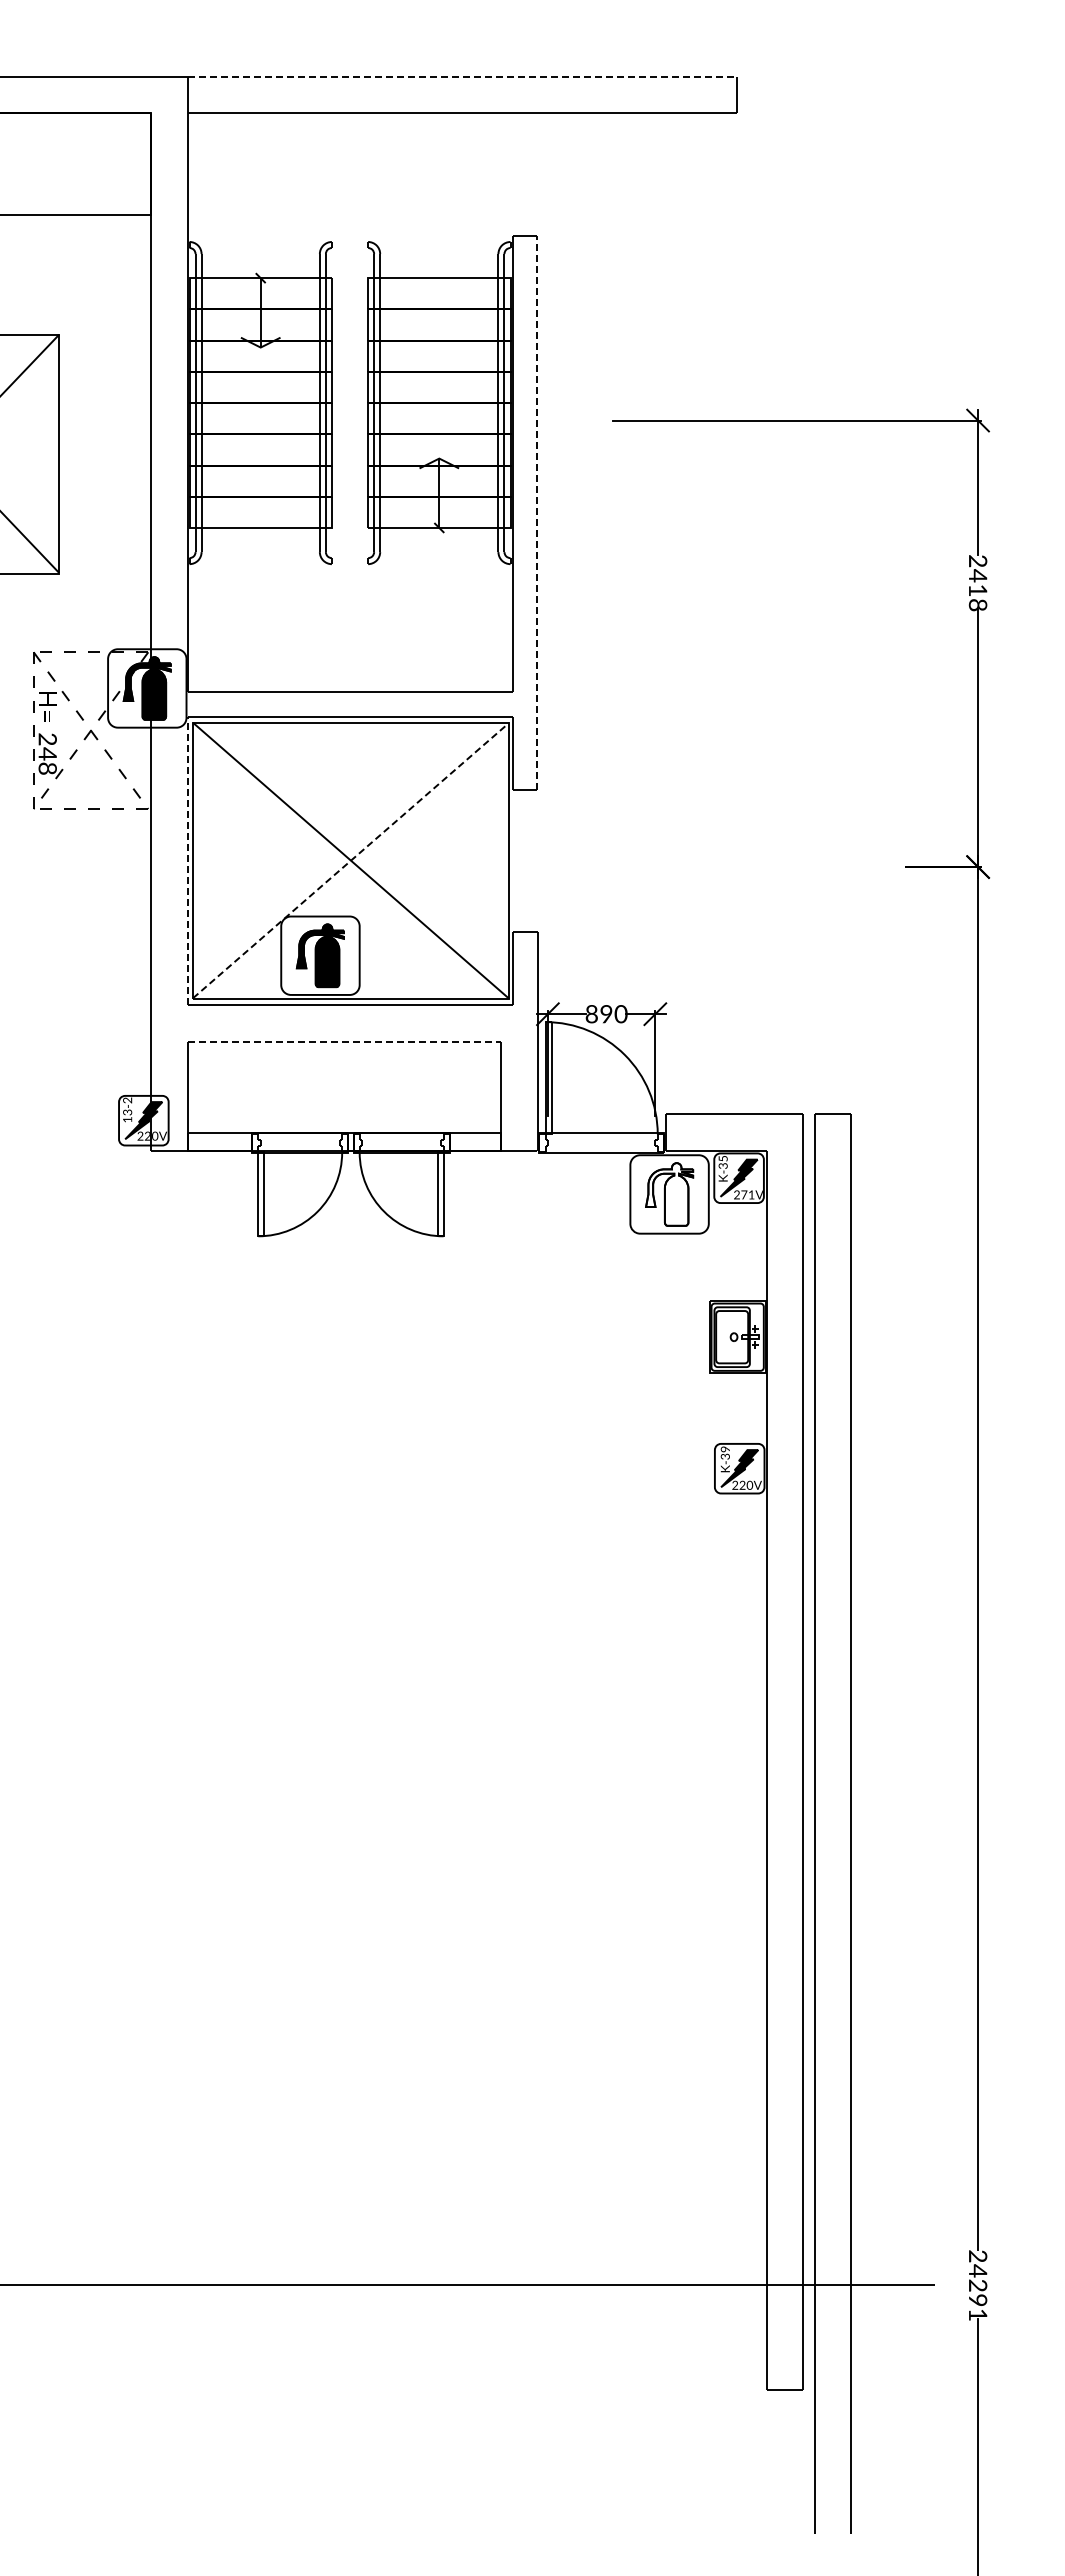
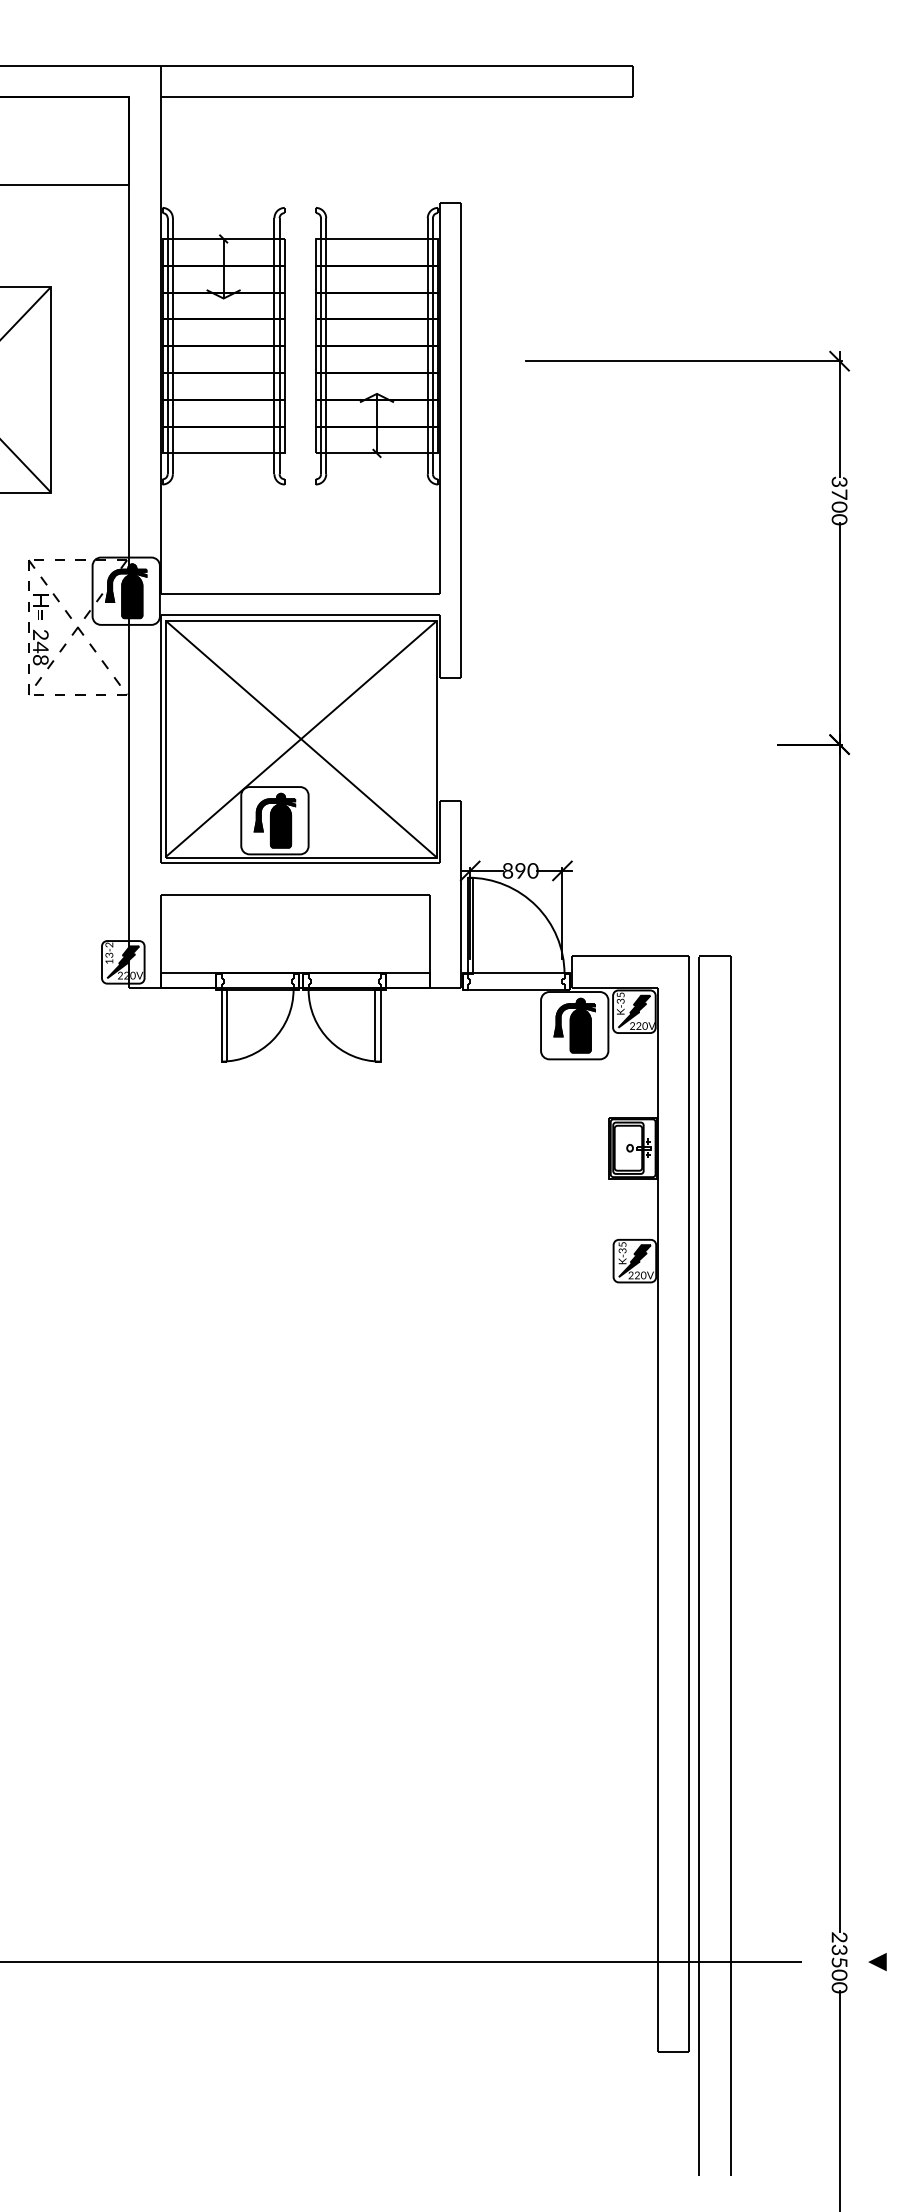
line: (462, 77) -> (396, 66), dashed -> solid
line: (537, 512) -> (461, 440), dashed -> solid
text: (977, 583) -> (839, 501), 2418 -> 3700
line: (187, 860) -> (160, 738), dashed -> solid
line: (351, 860) -> (301, 738), dashed -> solid
line: (344, 1042) -> (295, 895), dashed -> solid
fill: (669, 1194) -> (574, 1025), added
text: (747, 1194) -> (641, 1025), 271V -> 220V
text: (724, 1449) -> (621, 1244), K-39 -> K-35
fill: (1022, 2284) -> (877, 1961), added
text: (977, 2292) -> (839, 1968), 24291 -> 23500

